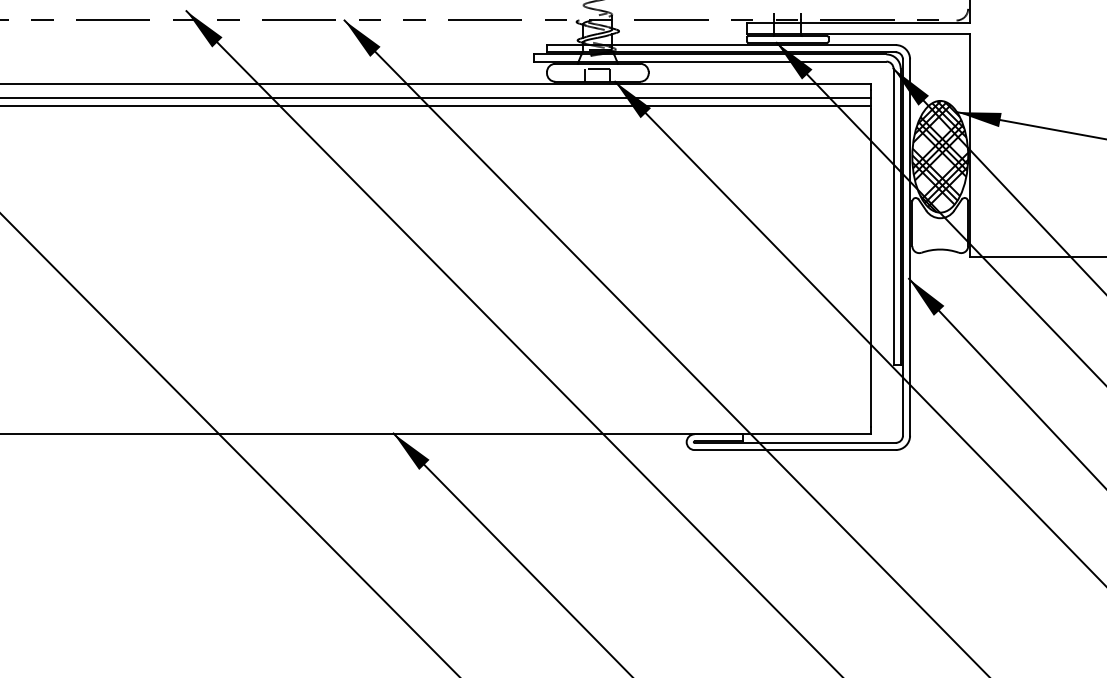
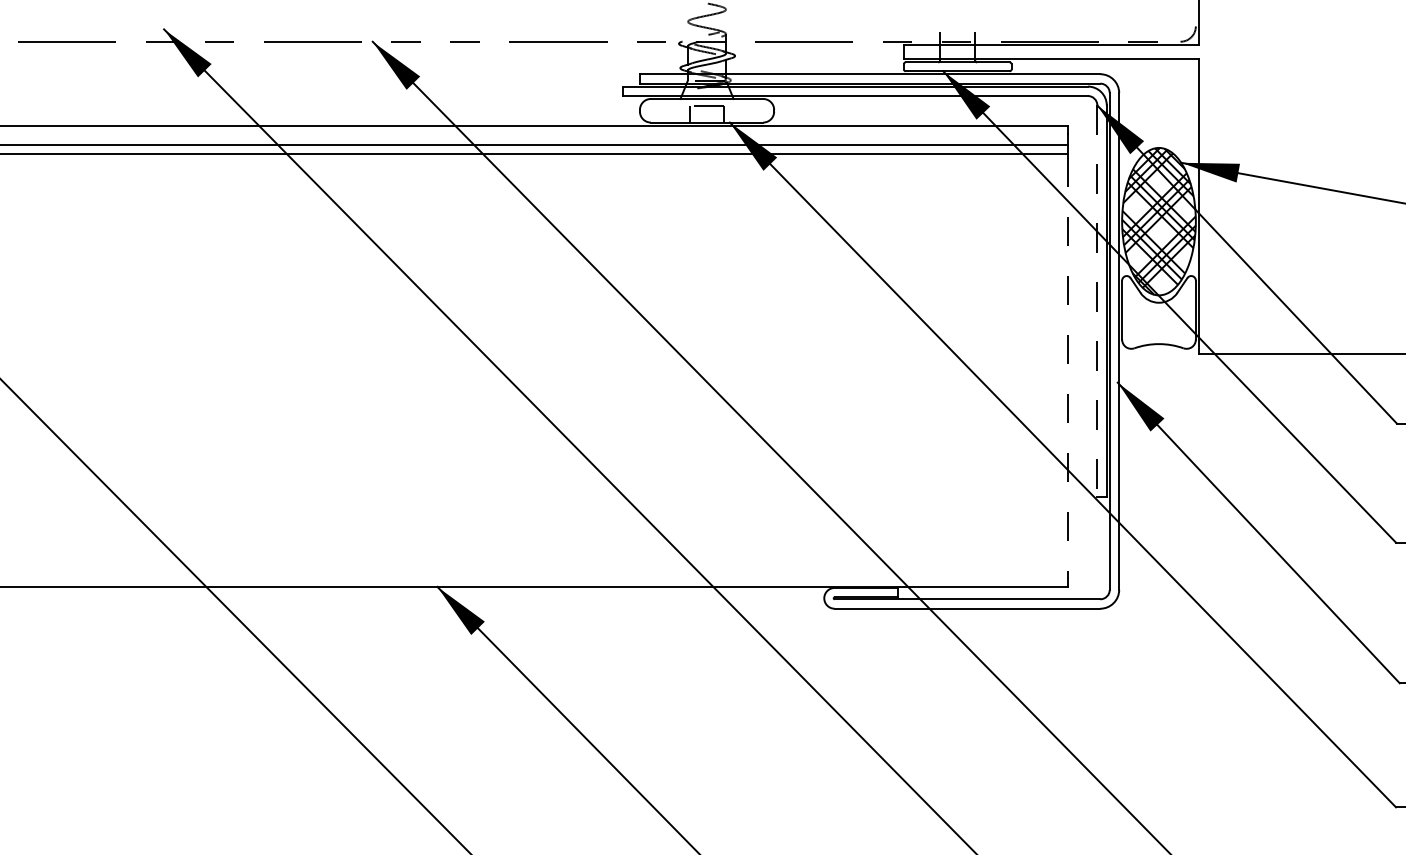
line: (893, 217) -> (1097, 301), solid -> dashed
line: (871, 268) -> (1068, 369), solid -> dashed

